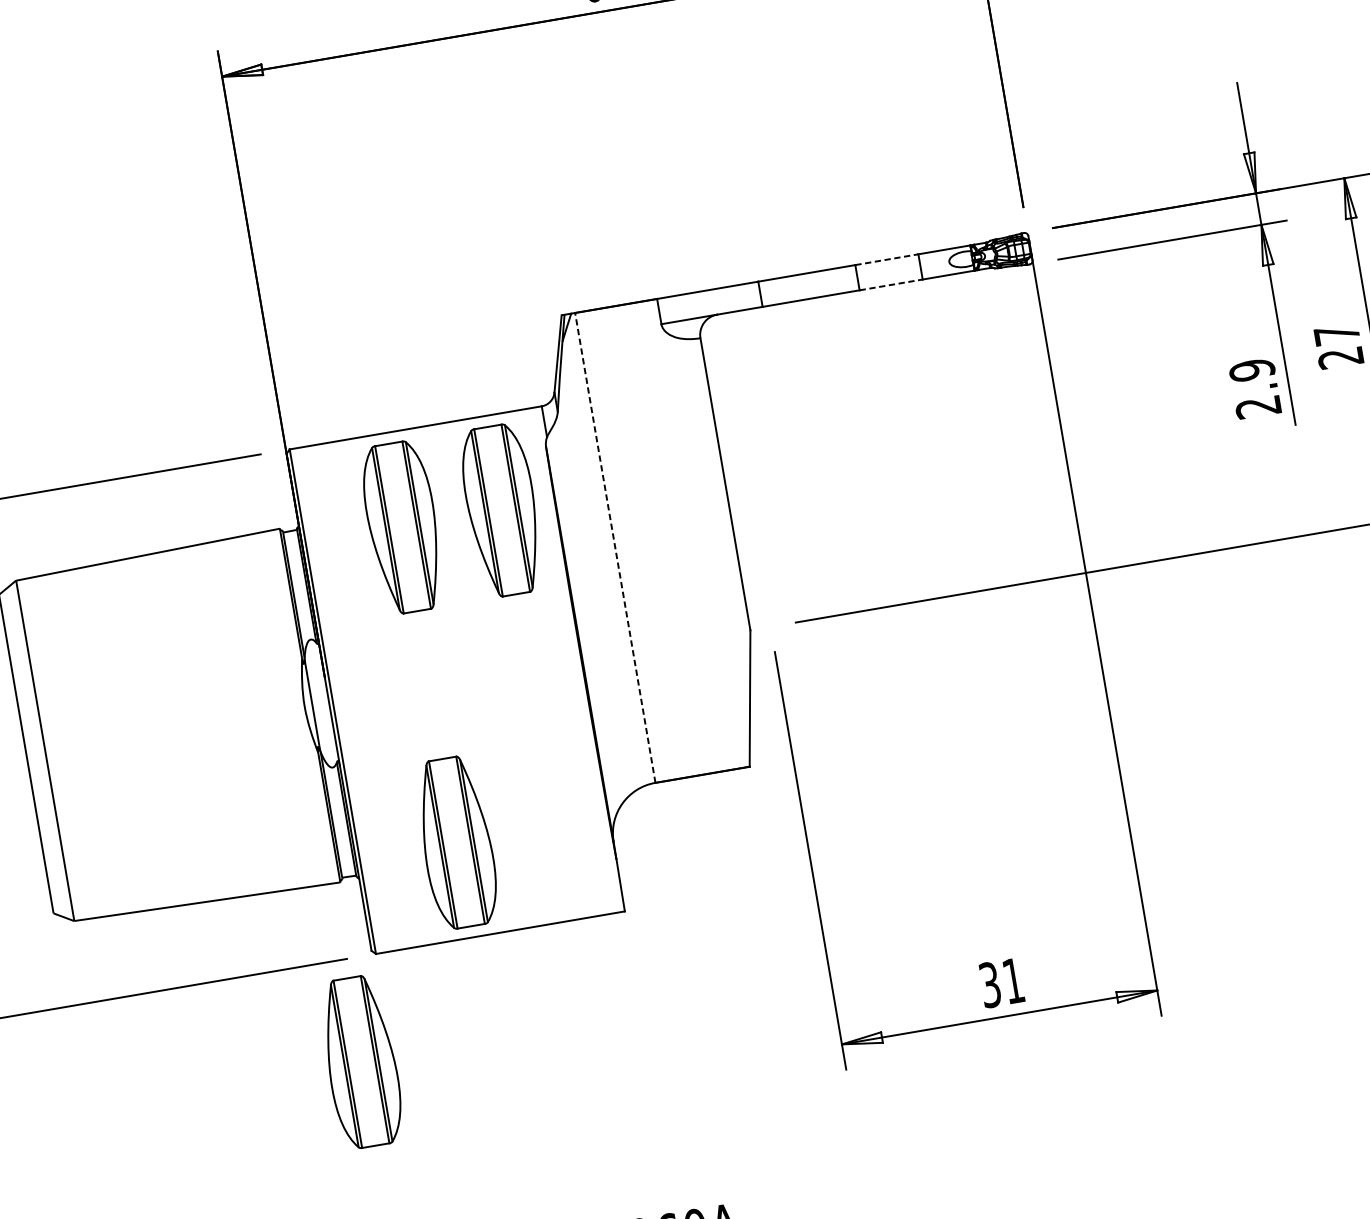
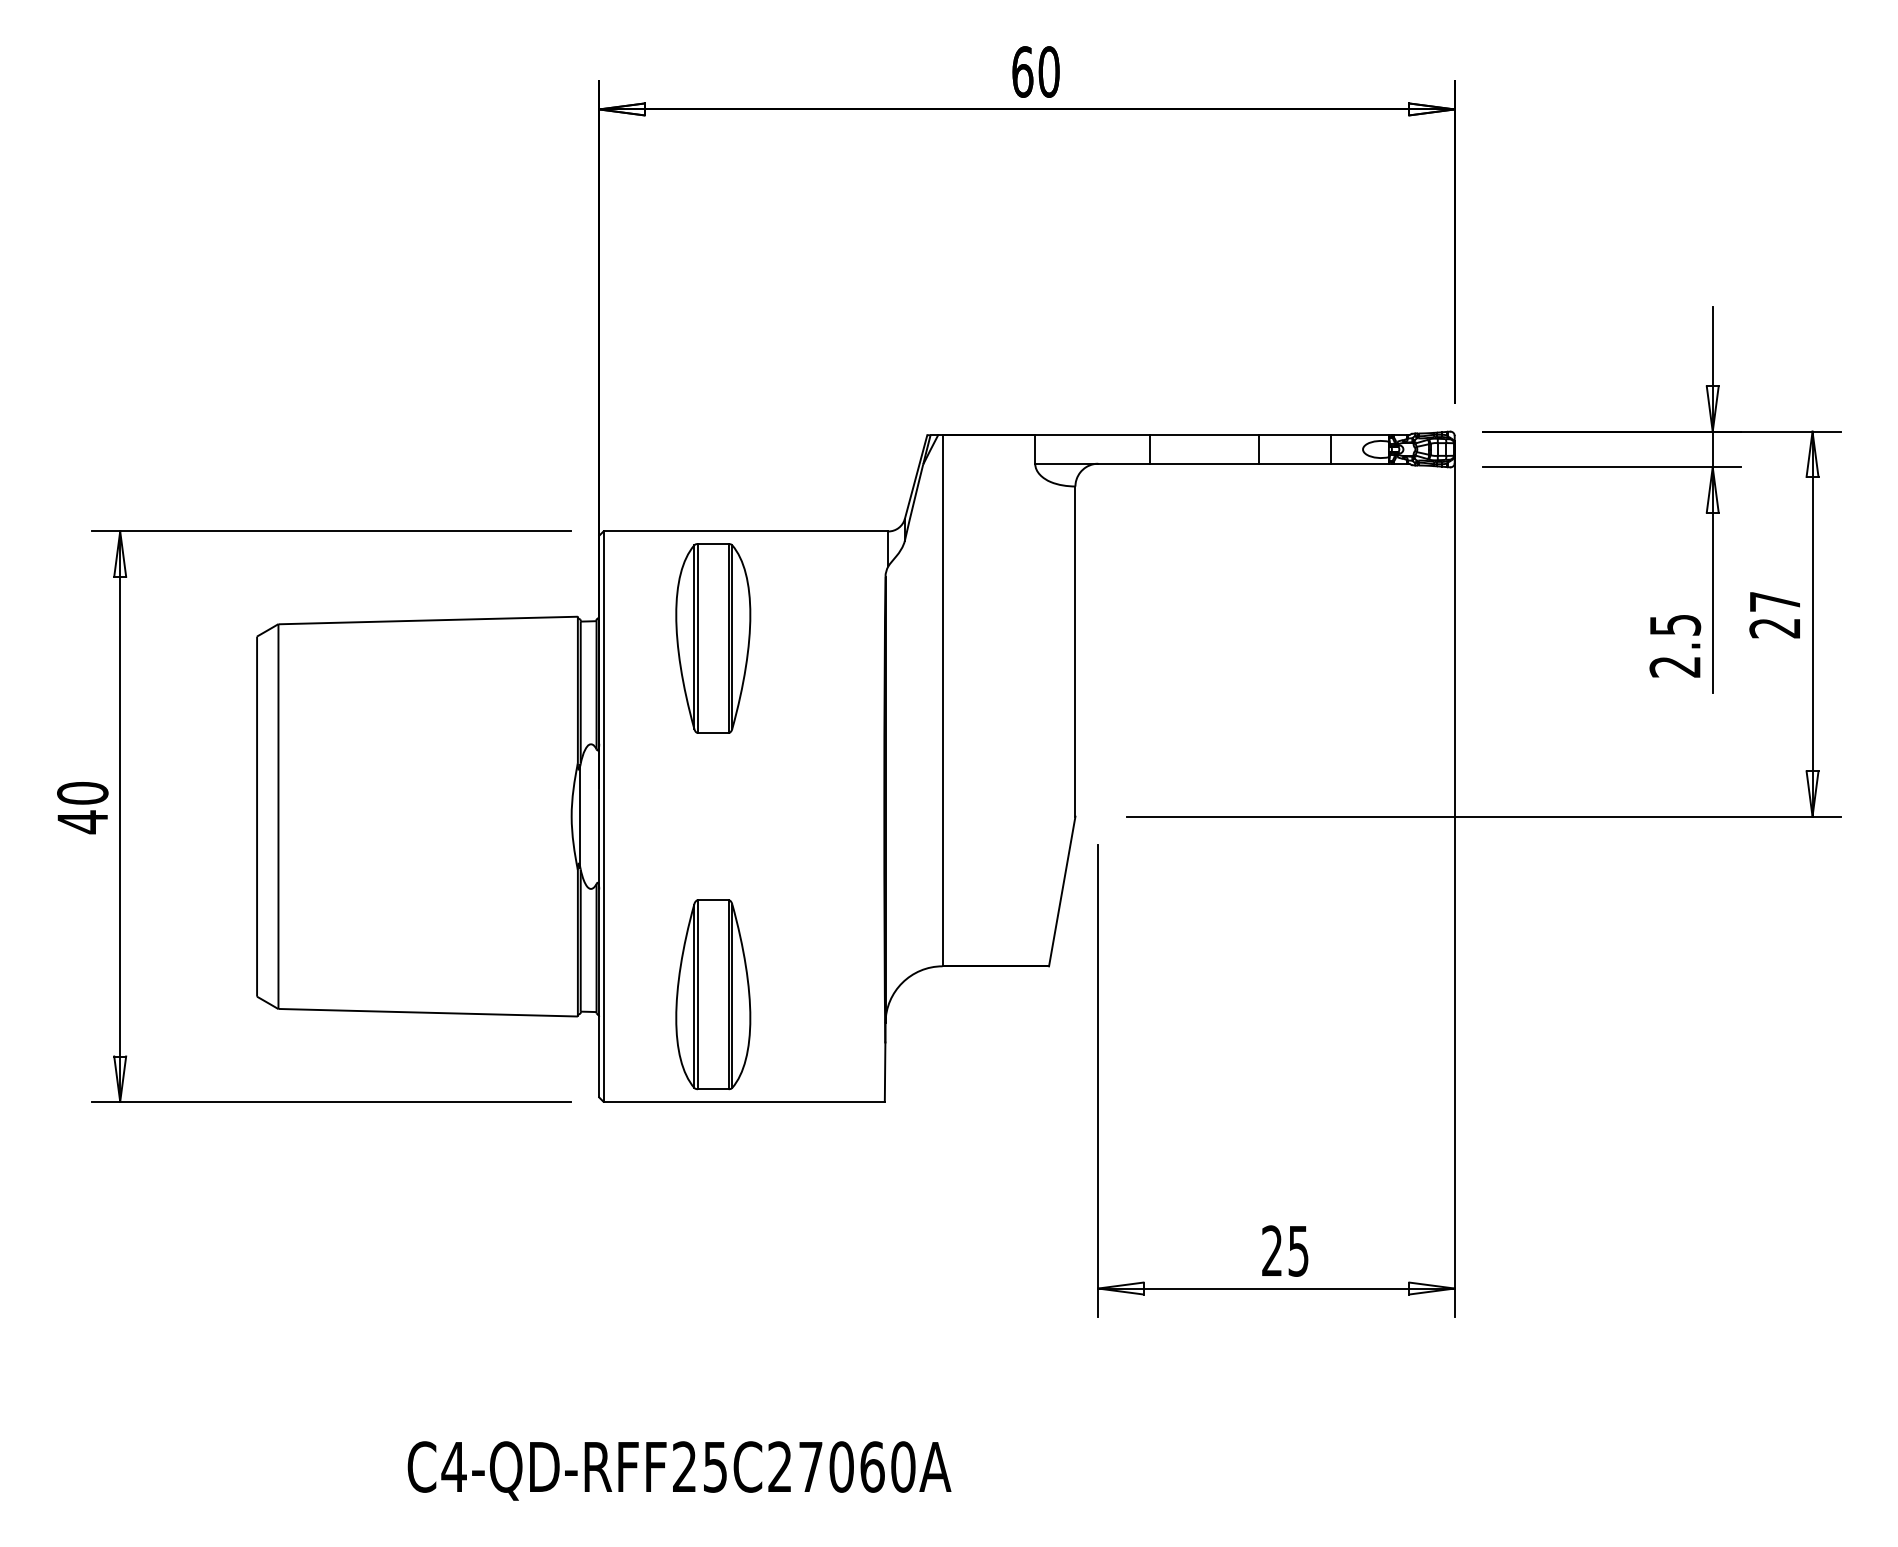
line: (886, 259) -> (1294, 435), dashed -> solid
line: (890, 284) -> (1294, 463), dashed -> solid
text: (1251, 370) -> (1674, 625), 2.9 -> 2.5
part: (502, 510) -> (825, 638), removed
line: (615, 547) -> (942, 700), dashed -> solid
text: (1001, 982) -> (1285, 1250), 31 -> 25
part: (361, 1061) -> (567, 1217), removed

